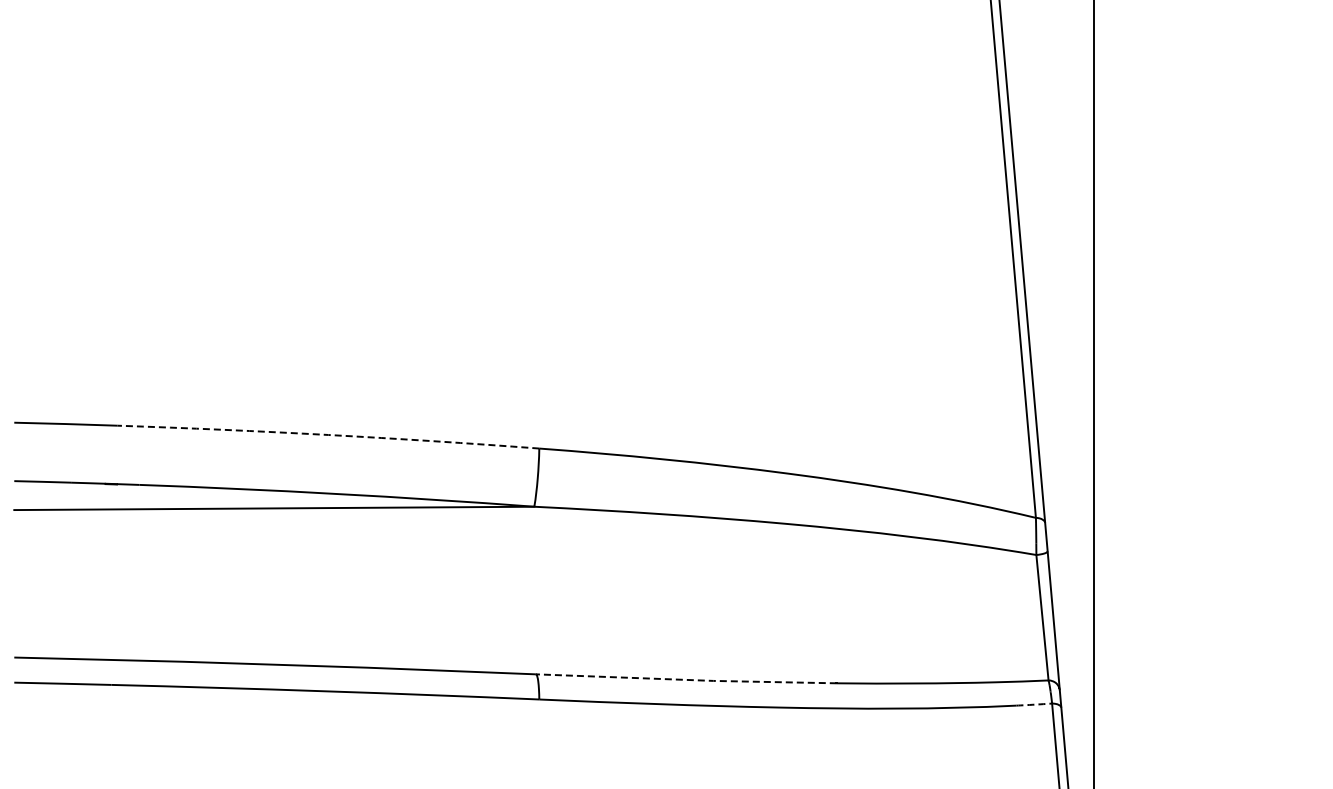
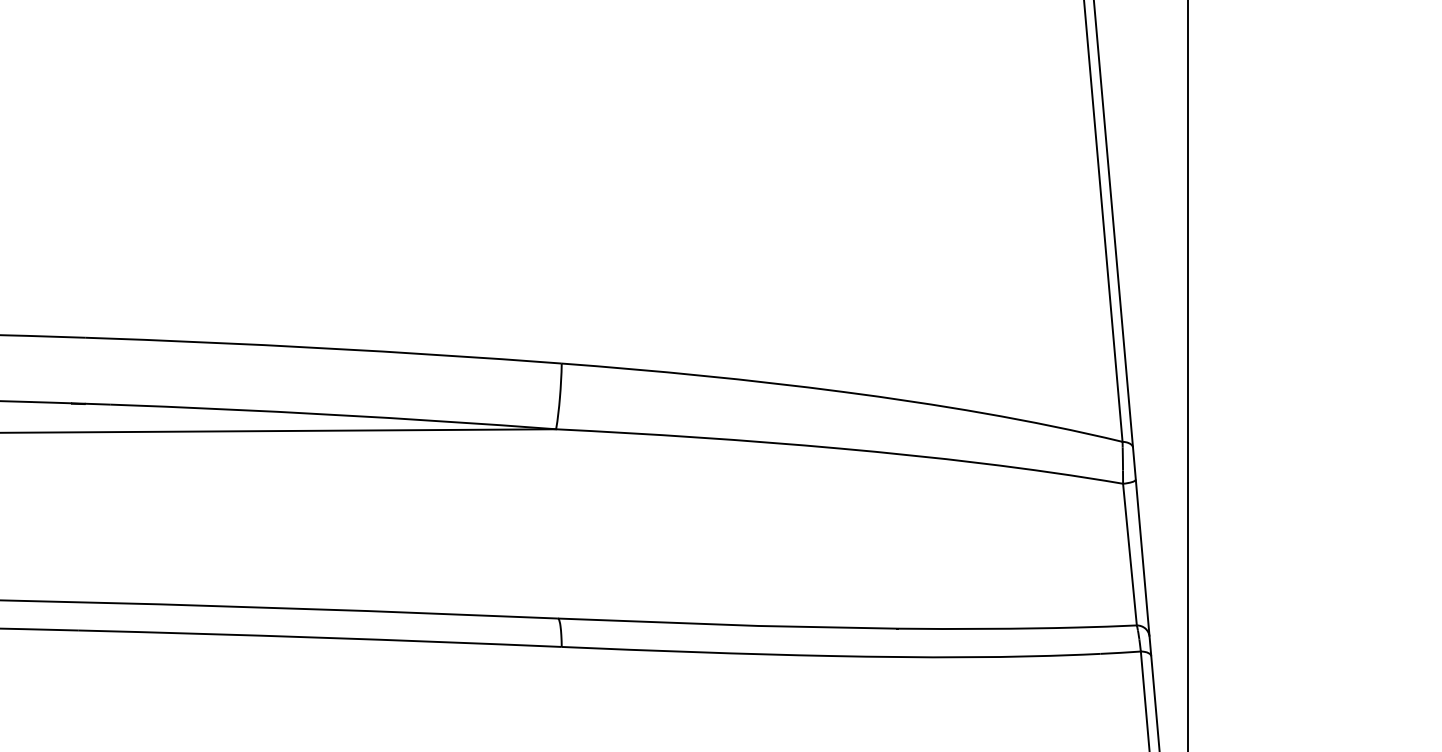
arc: (328, 434) -> (323, 347), dashed -> solid
line: (686, 679) -> (727, 624), dashed -> solid
arc: (1034, 704) -> (1120, 652), dashed -> solid

